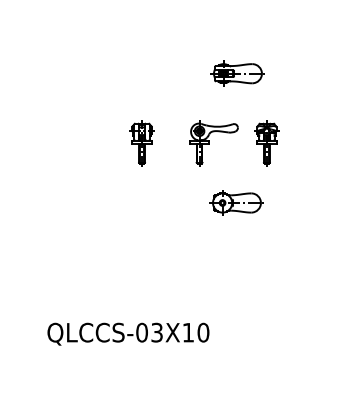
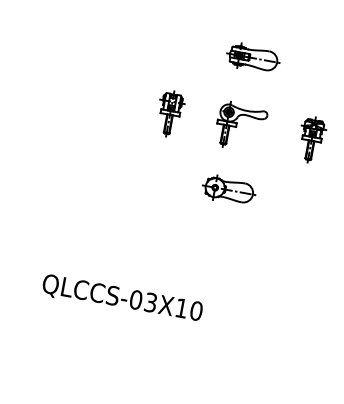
part: (237, 73) -> (253, 57), moved
part: (266, 143) -> (311, 139), moved
part: (236, 202) -> (228, 189), moved

